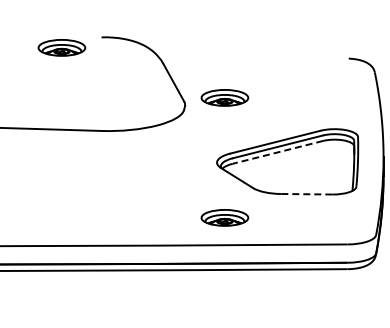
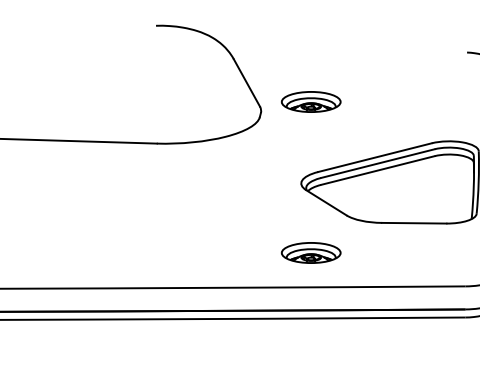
part: (61, 47) -> (105, 38), removed
line: (277, 152) -> (377, 170), dashed -> solid
line: (306, 194) -> (413, 223), dashed -> solid

